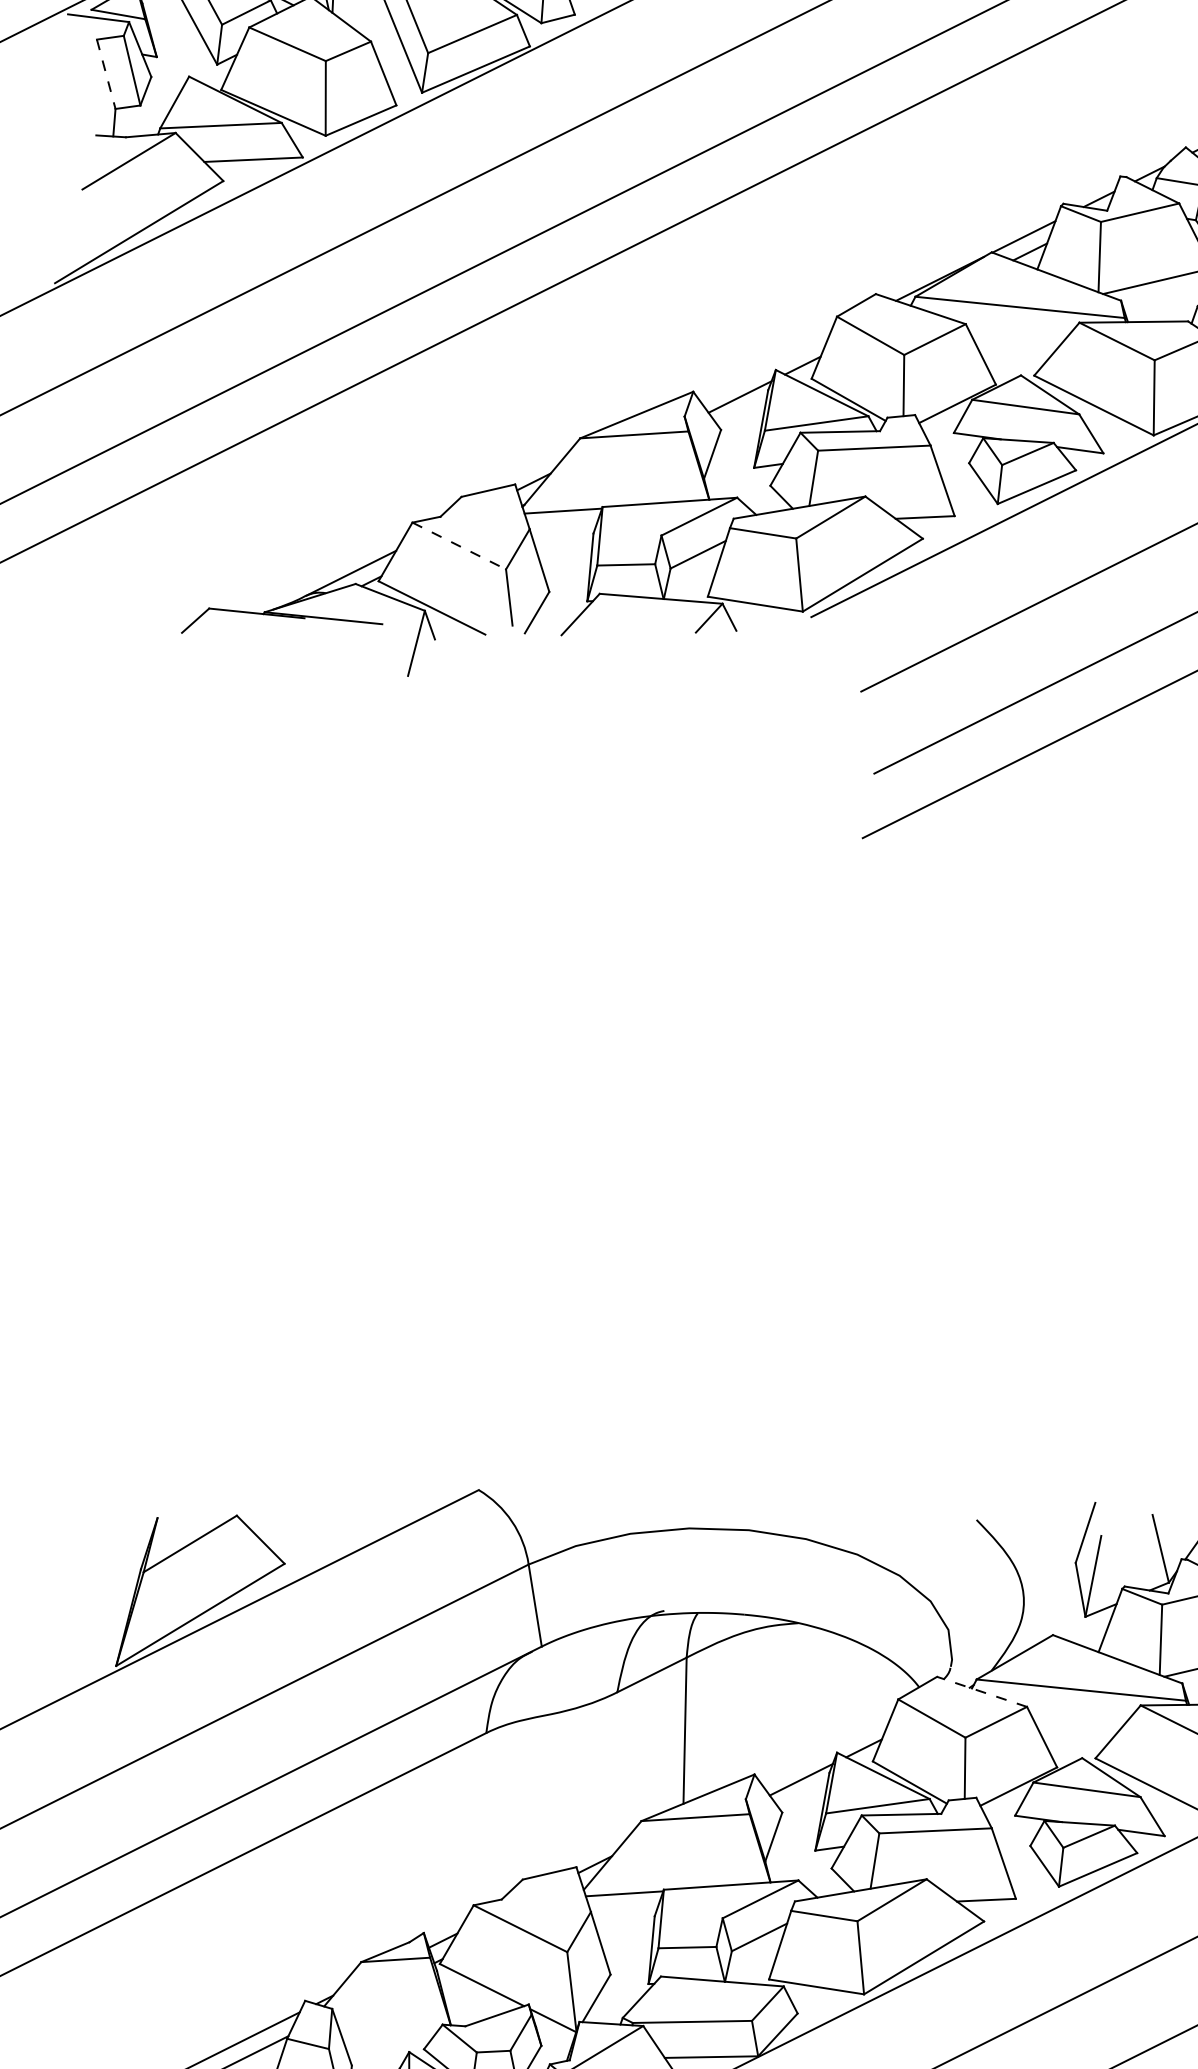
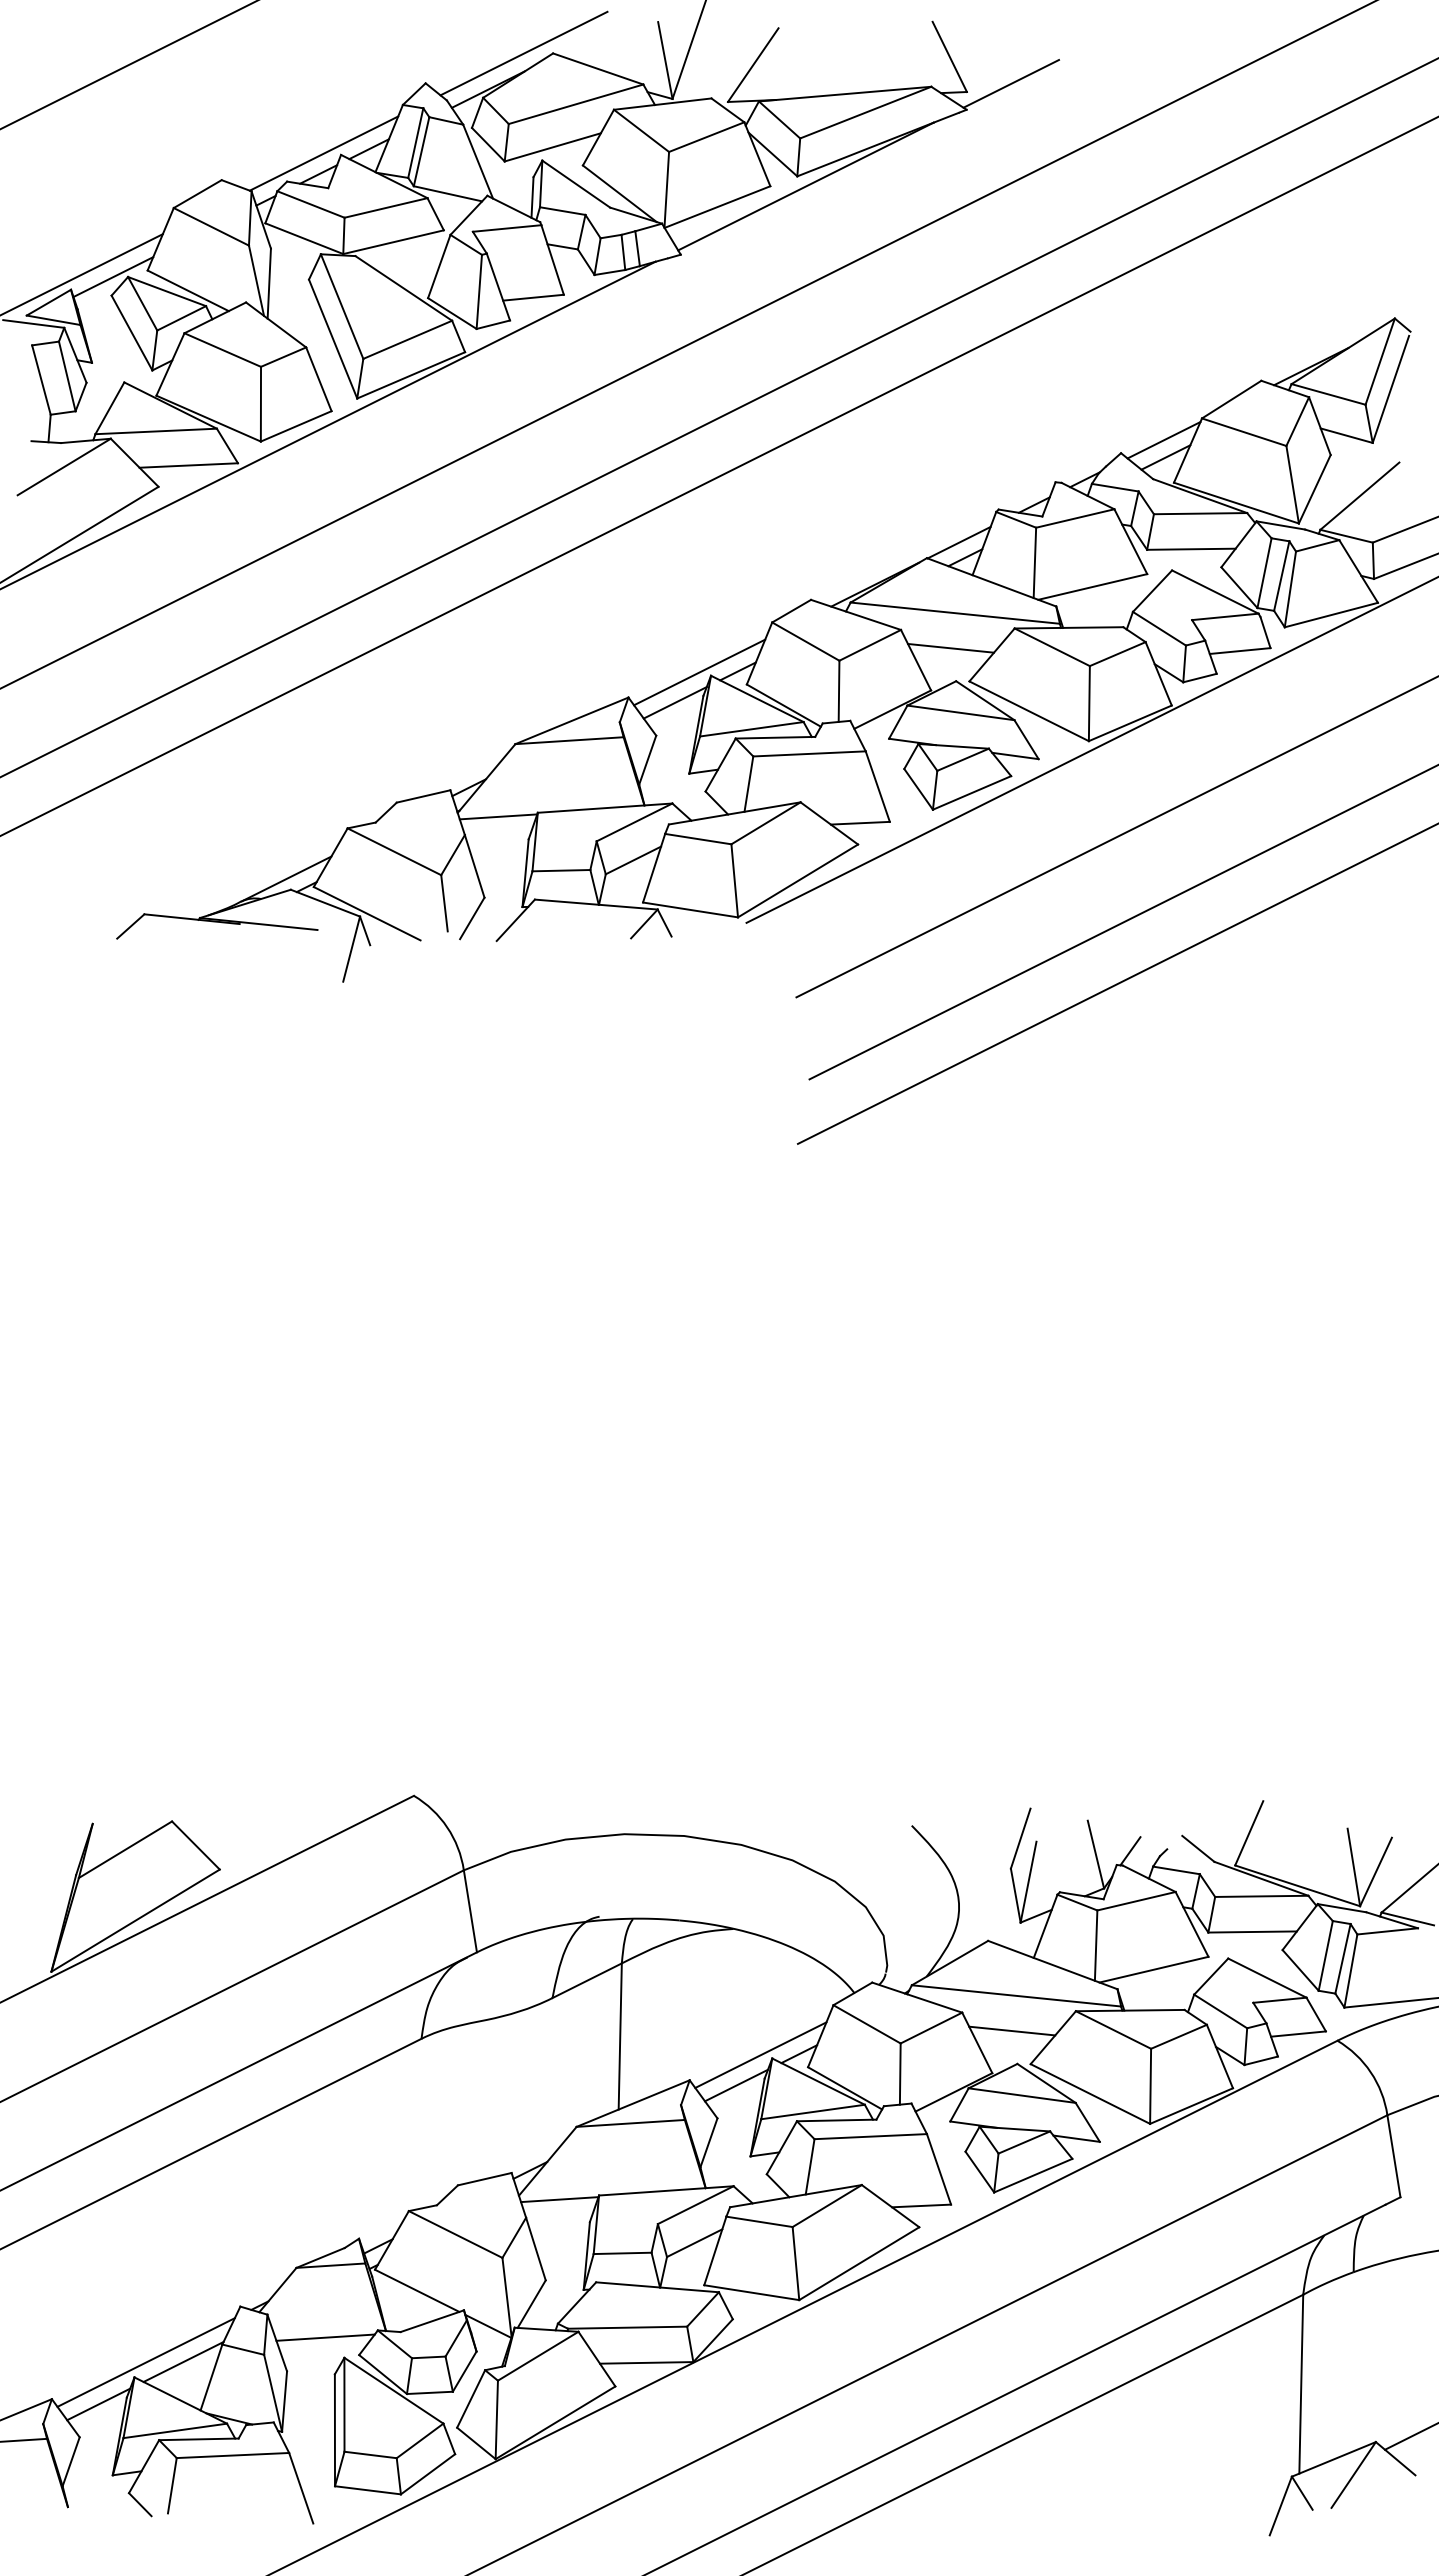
line: (106, 74) -> (41, 380), dashed -> solid
line: (1015, 341) -> (950, 647), added
line: (764, 366) -> (699, 672), added
line: (459, 546) -> (394, 852), dashed -> solid
line: (981, 1691) -> (916, 1997), dashed -> solid
line: (1077, 1724) -> (1012, 2030), added
line: (825, 1748) -> (760, 2054), added
line: (390, 2031) -> (325, 2337), added

